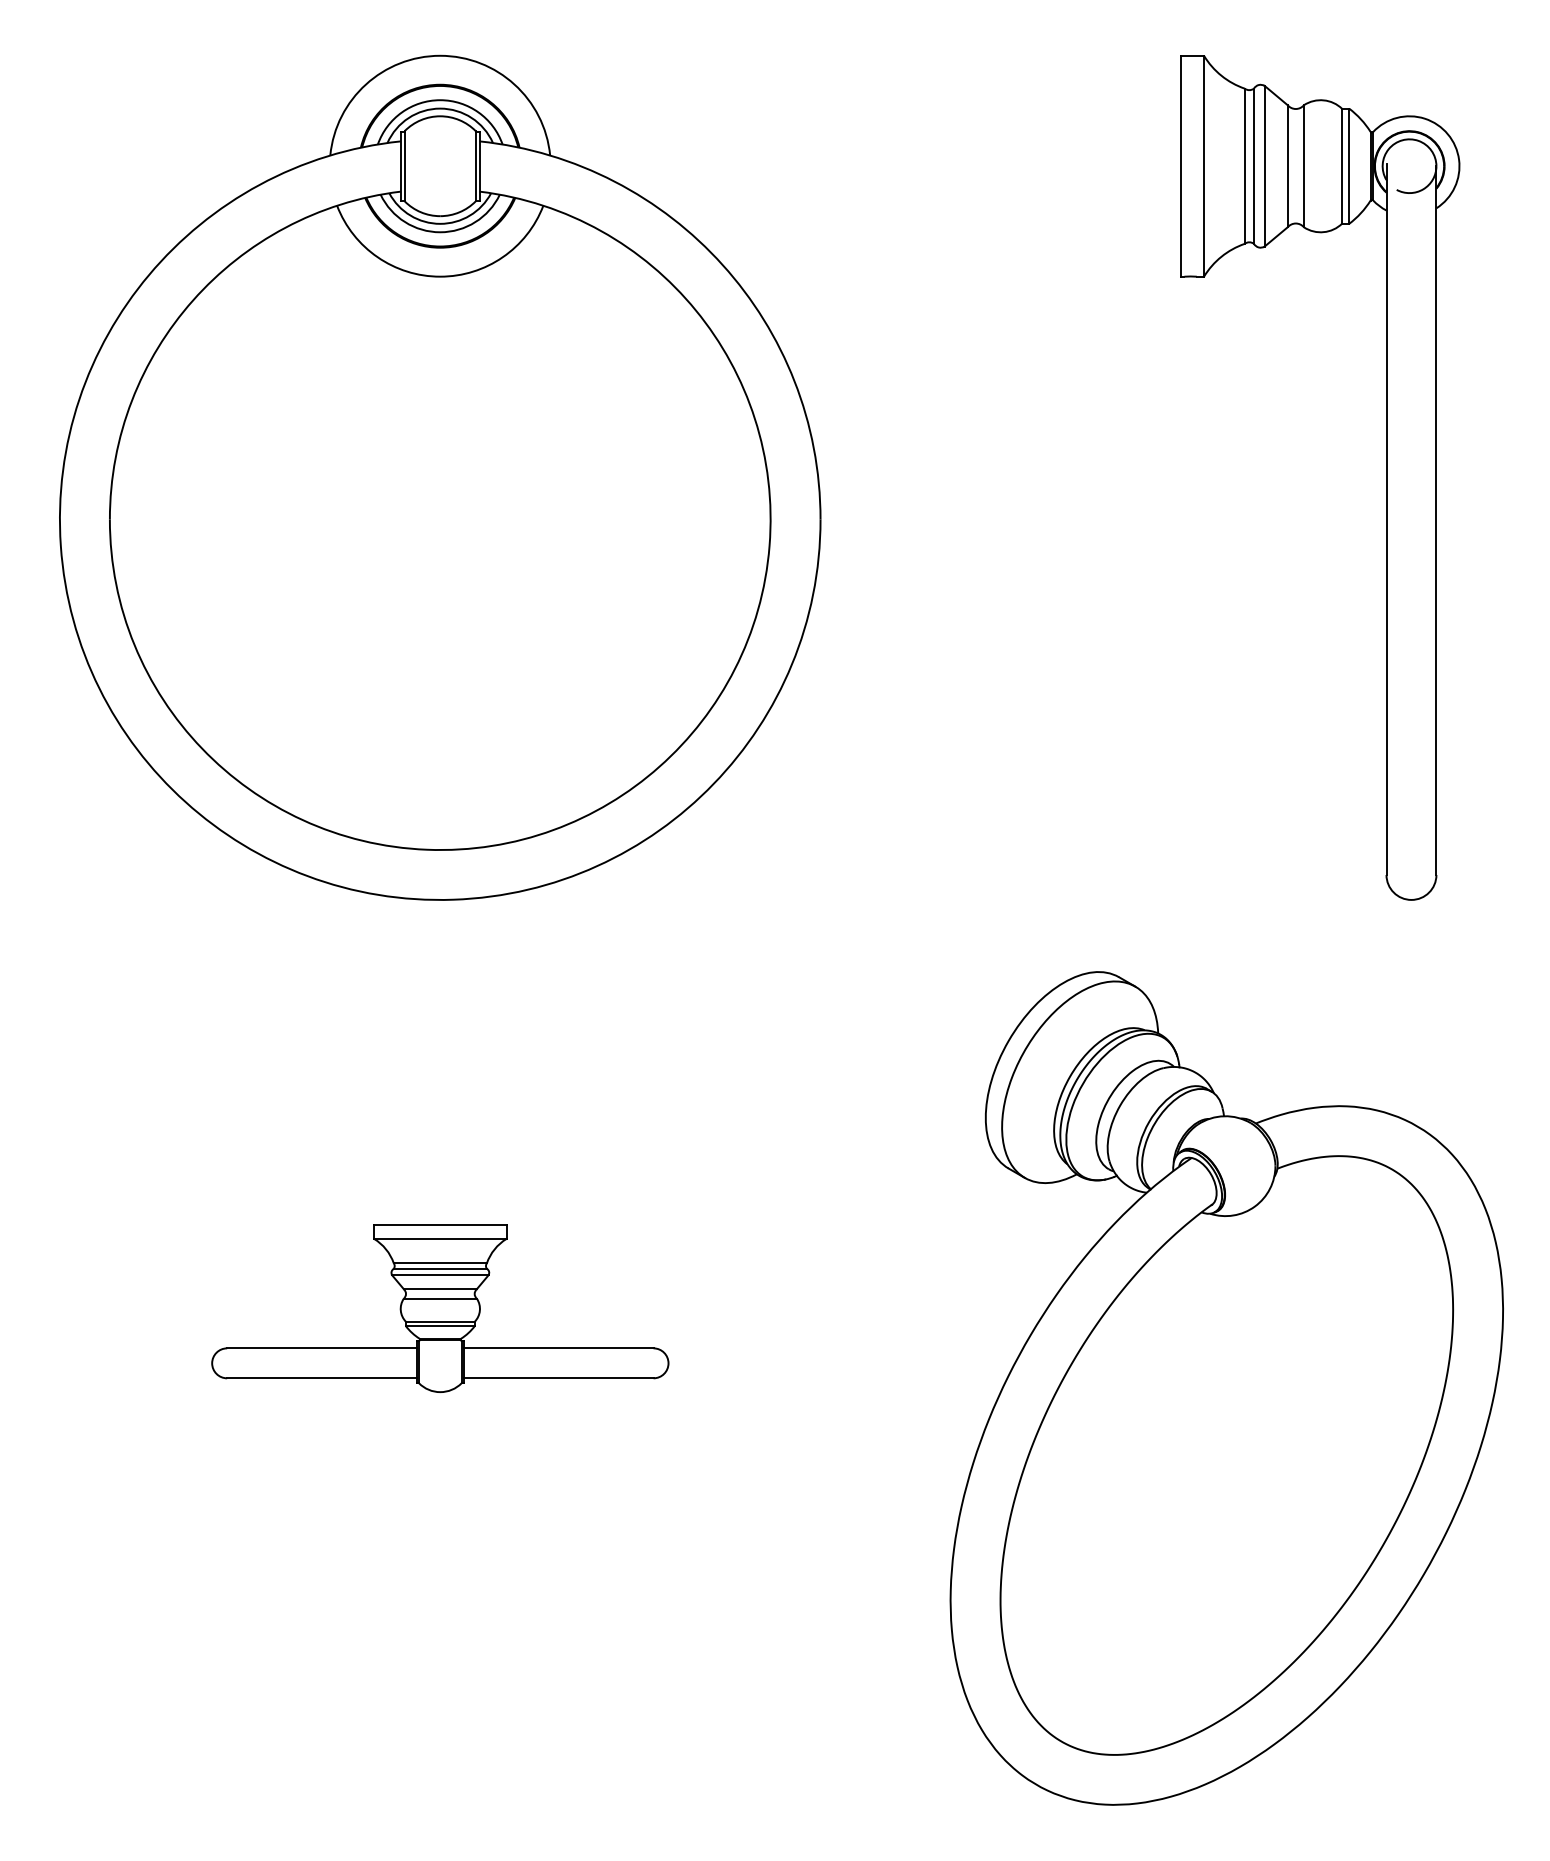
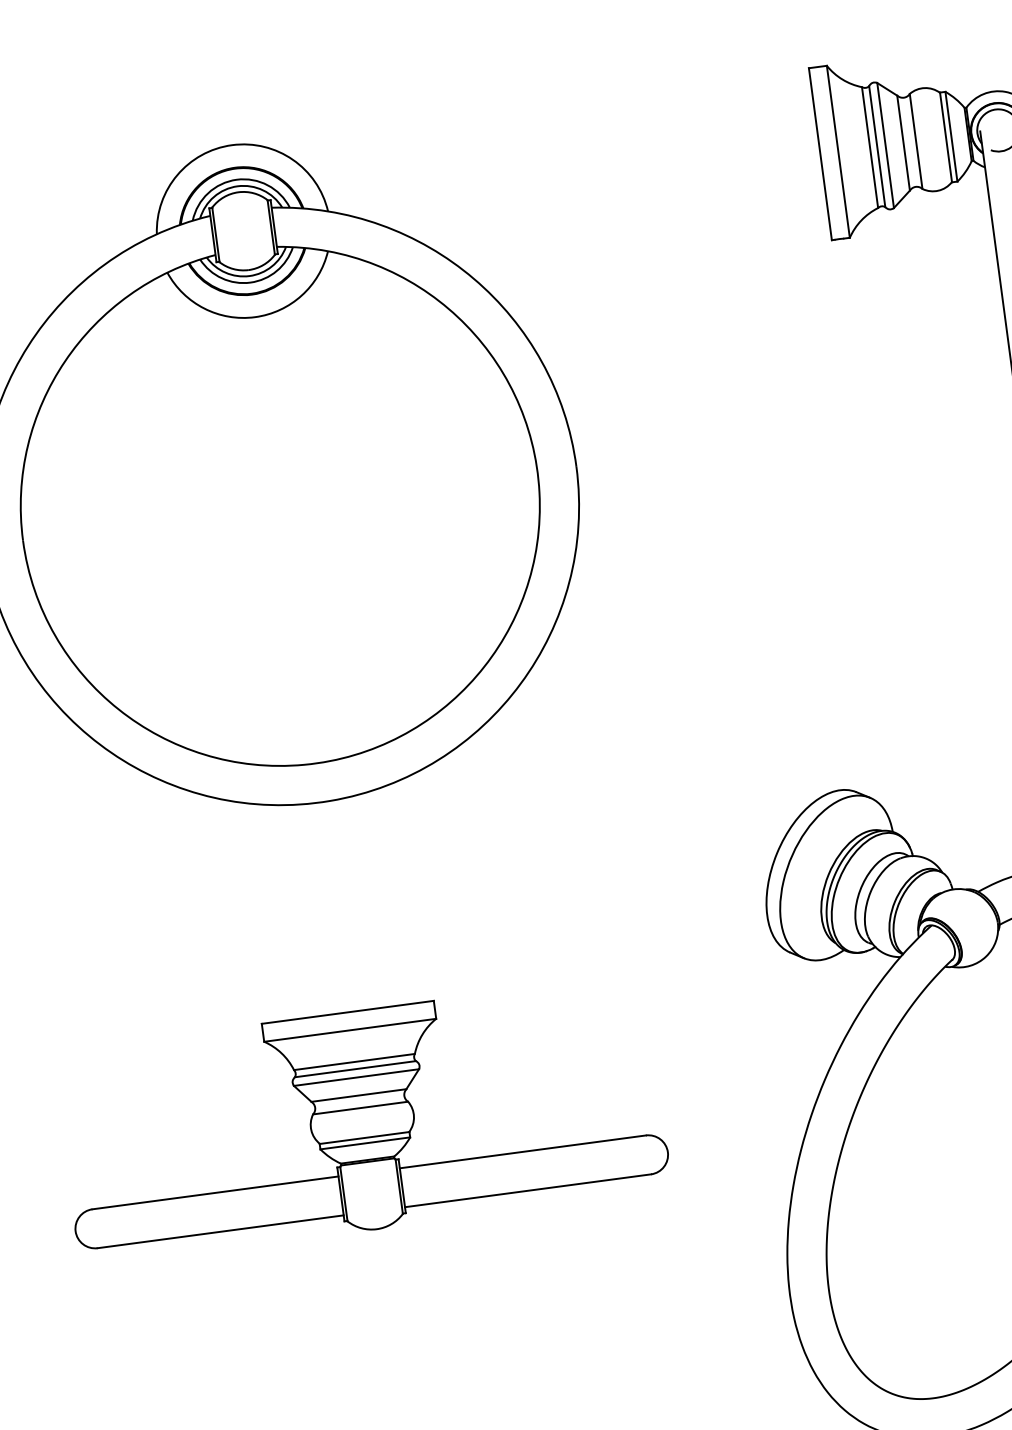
part: (440, 1308) -> (362, 1120), size x1.67

